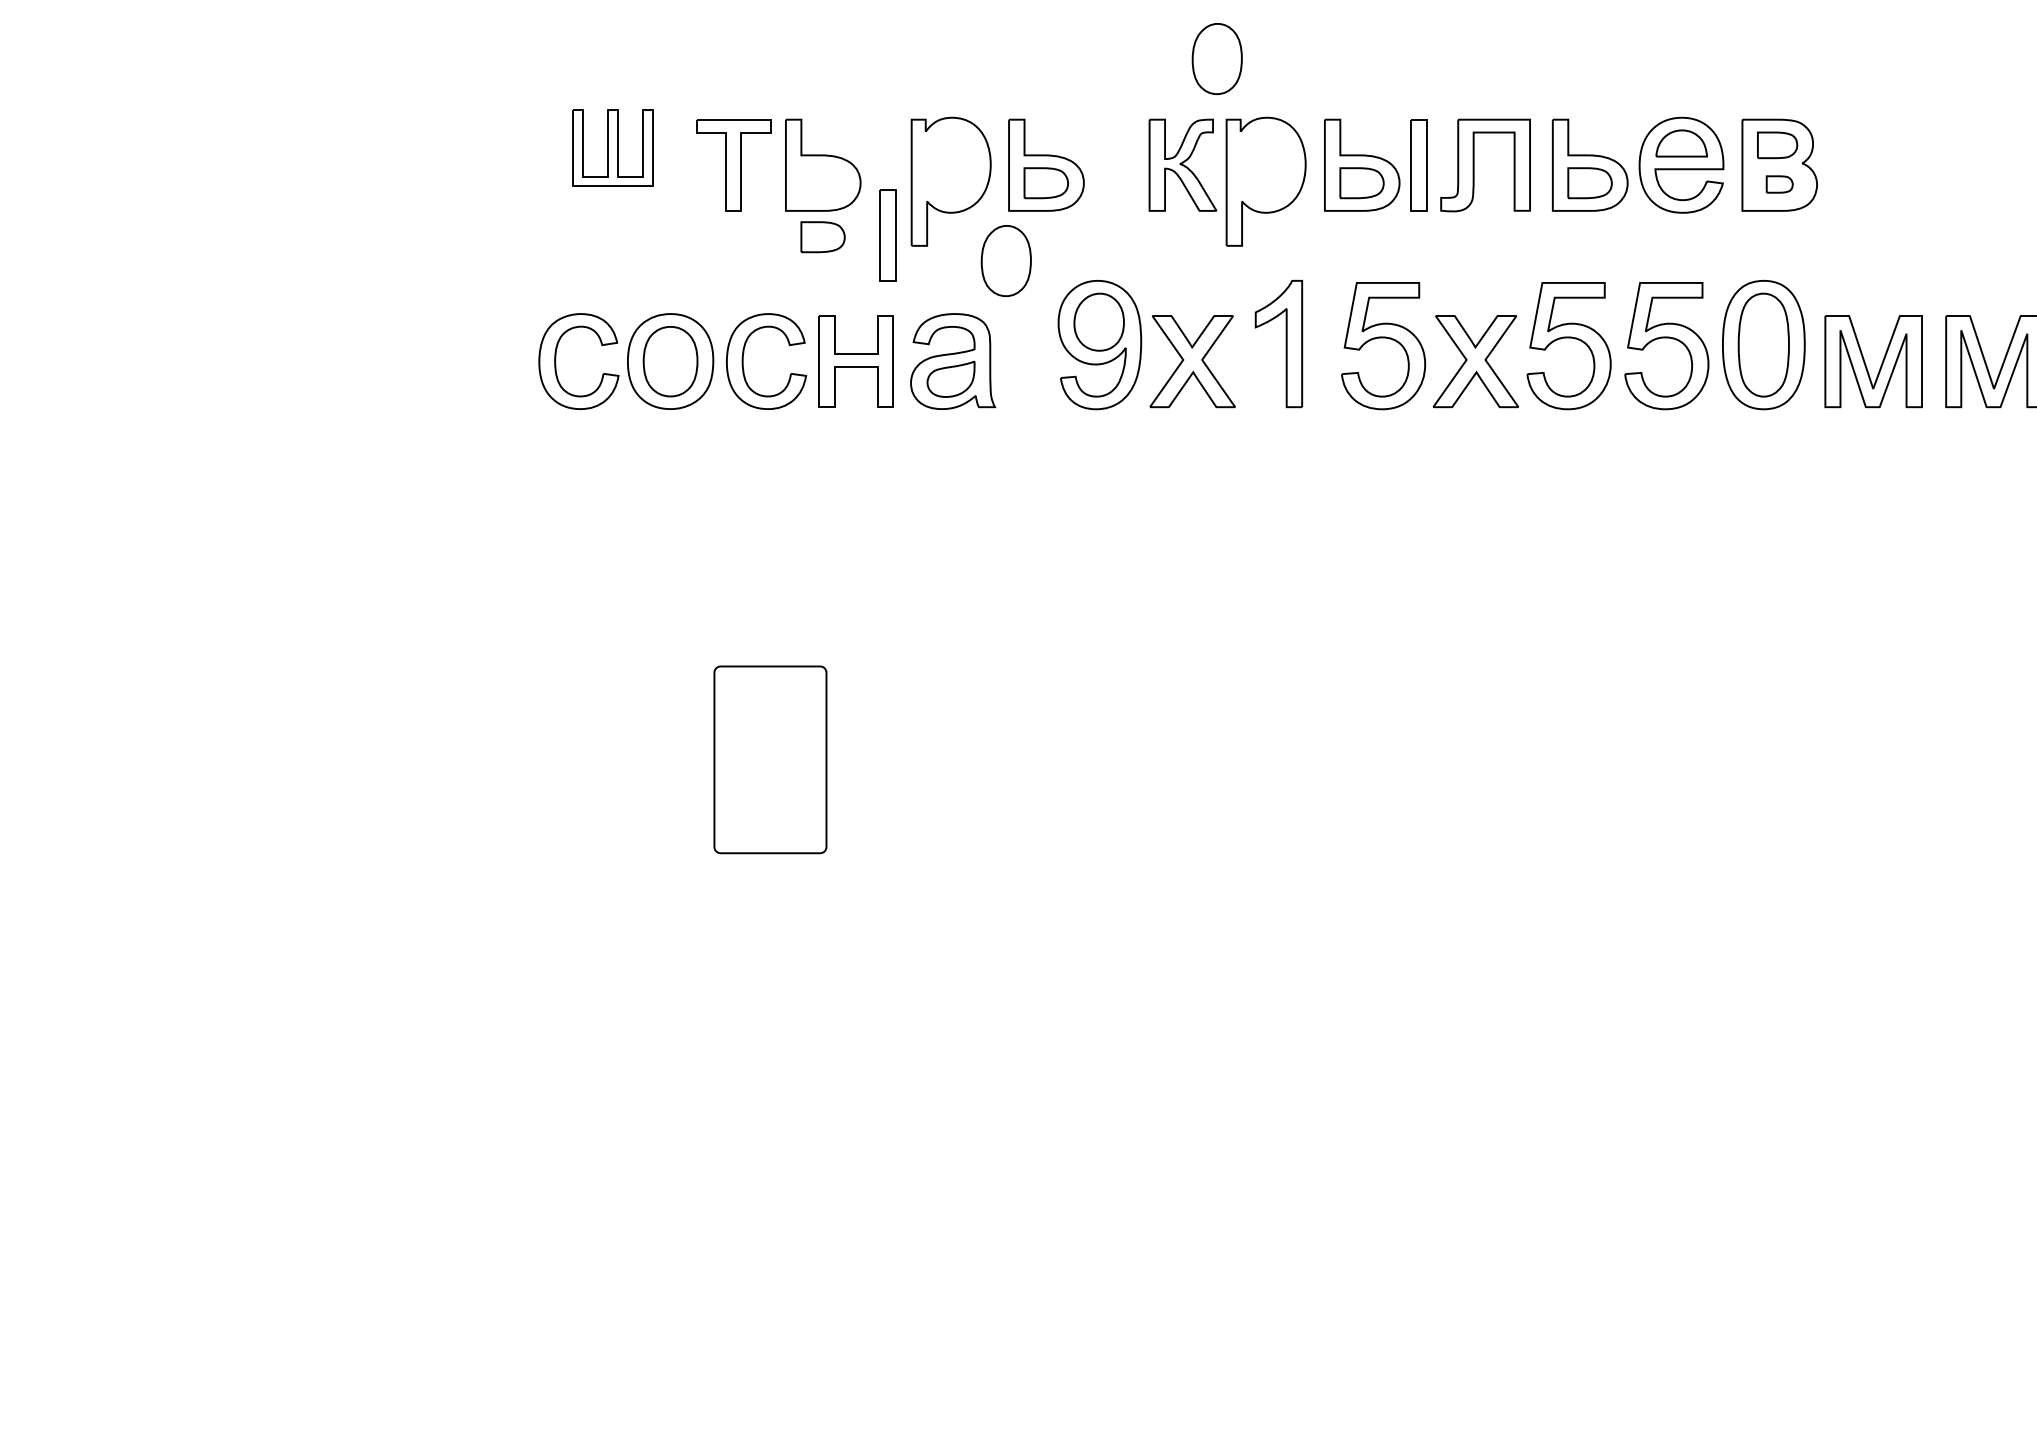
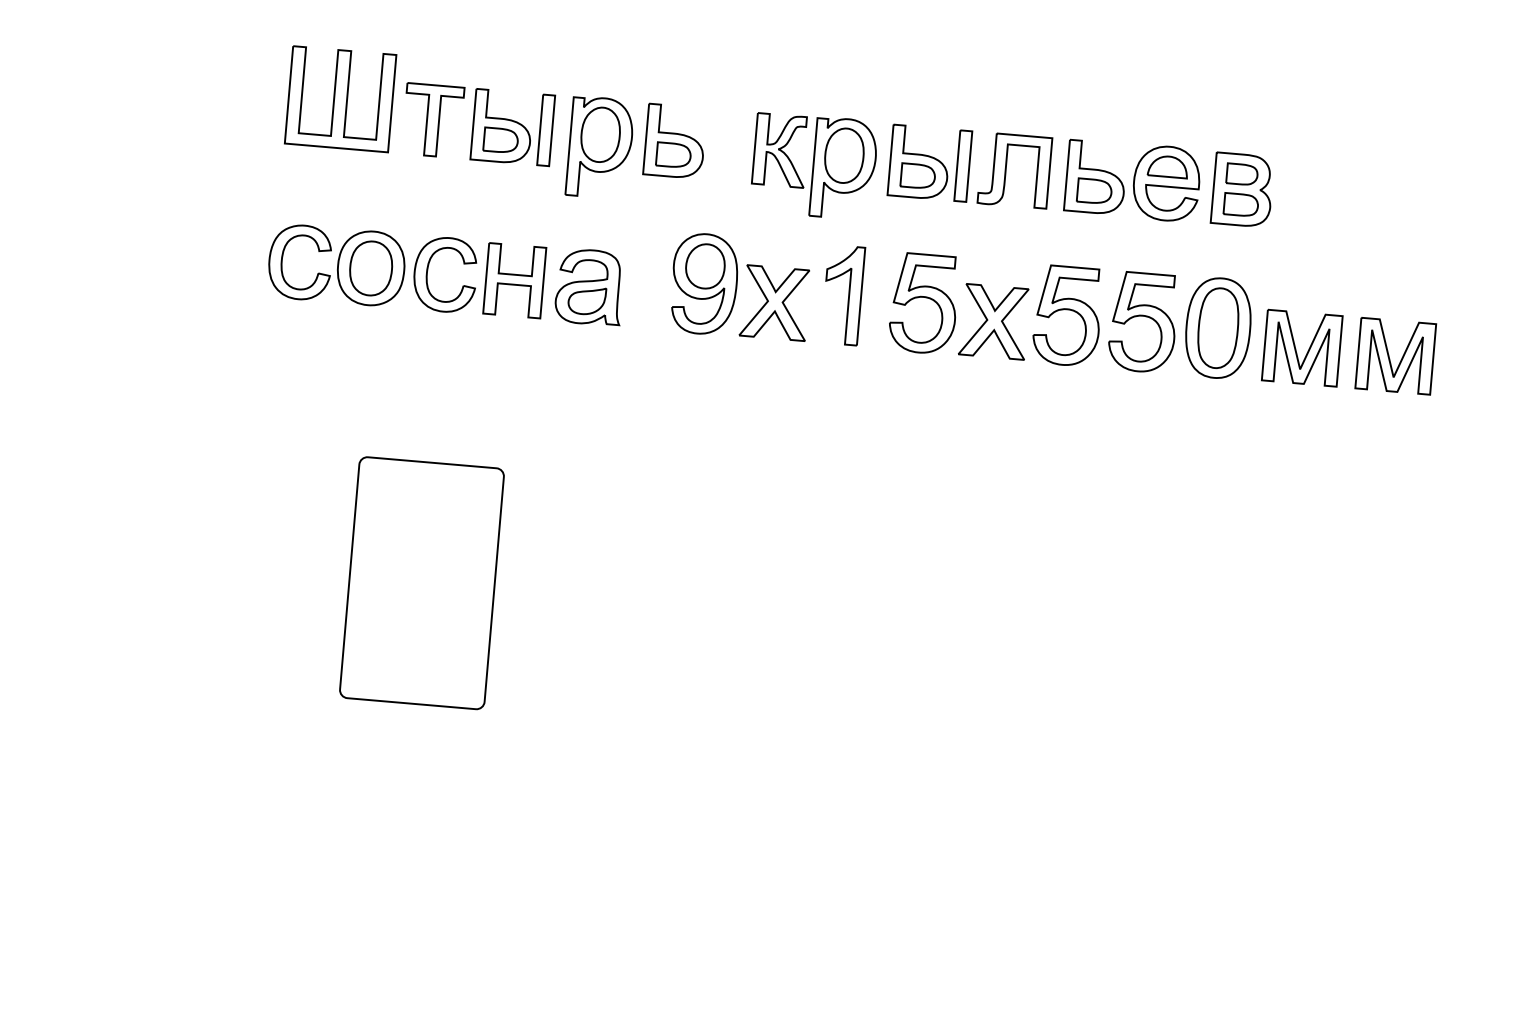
part: (1216, 58) -> (843, 155), moved
part: (612, 147) -> (340, 98), size x1.67
part: (1779, 184) -> (1241, 204), size x1.67
part: (887, 235) -> (545, 130), moved
part: (822, 237) -> (500, 140), moved
part: (1005, 260) -> (600, 134), moved
part: (770, 759) -> (422, 583), size x1.67

